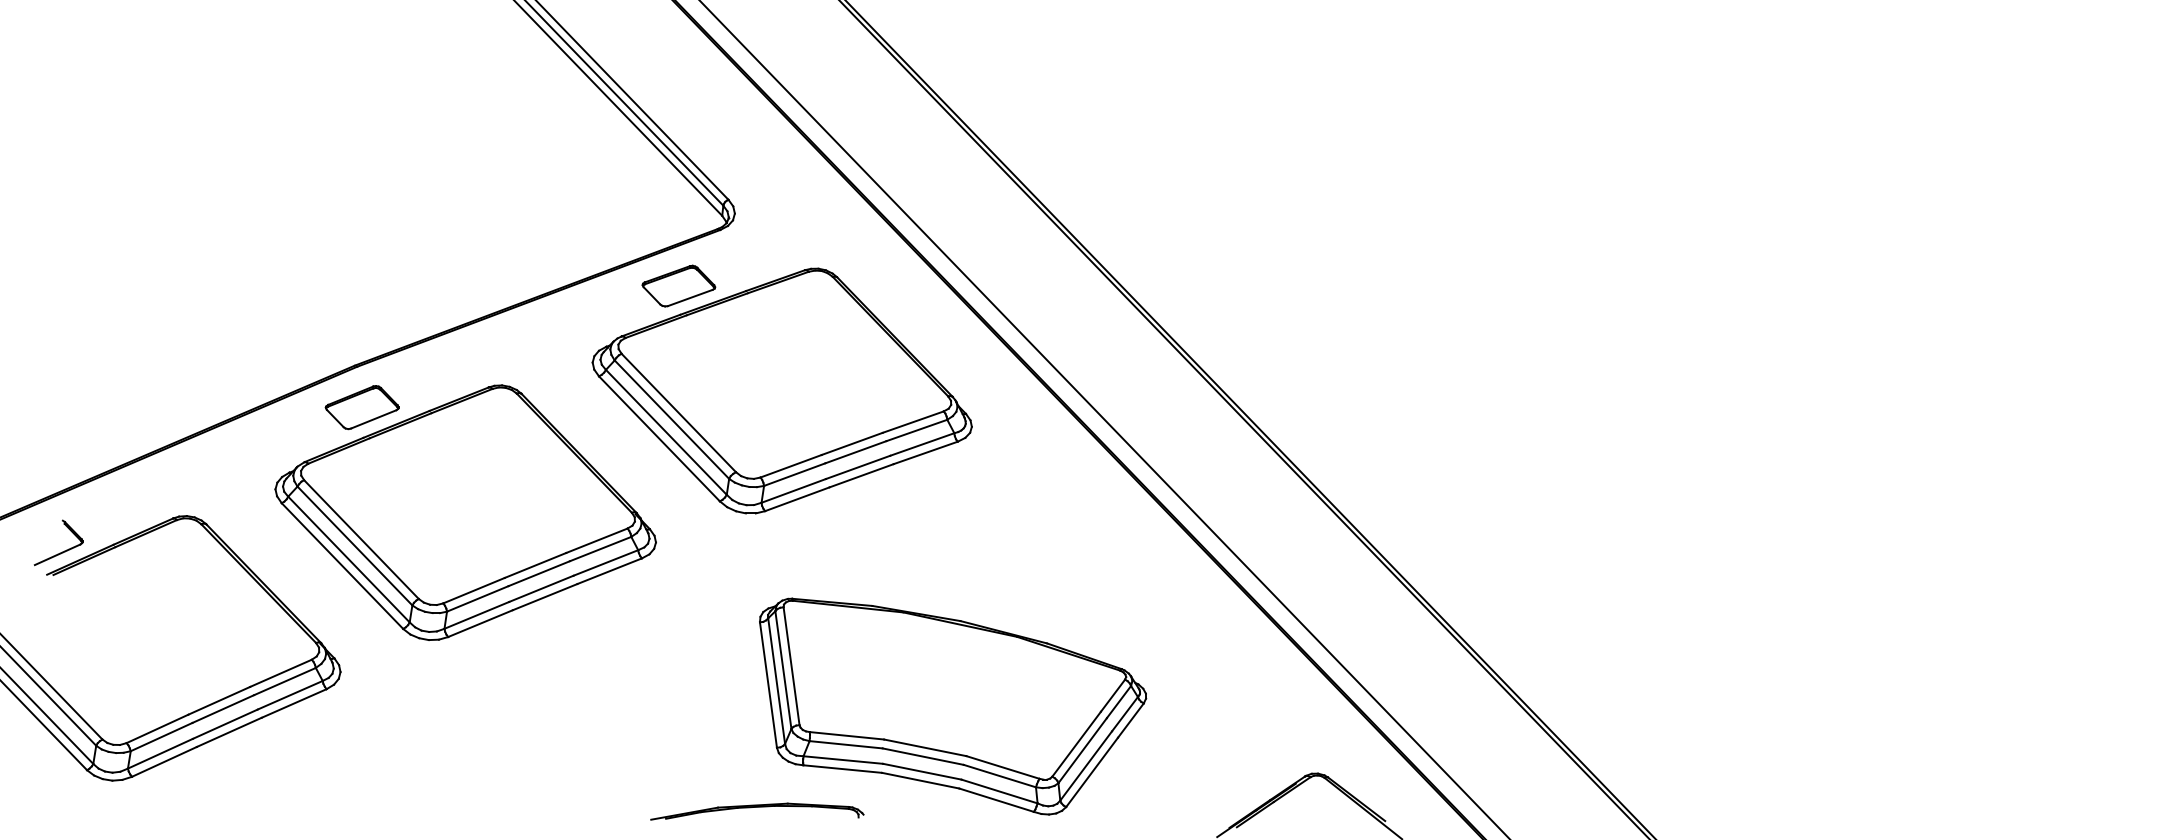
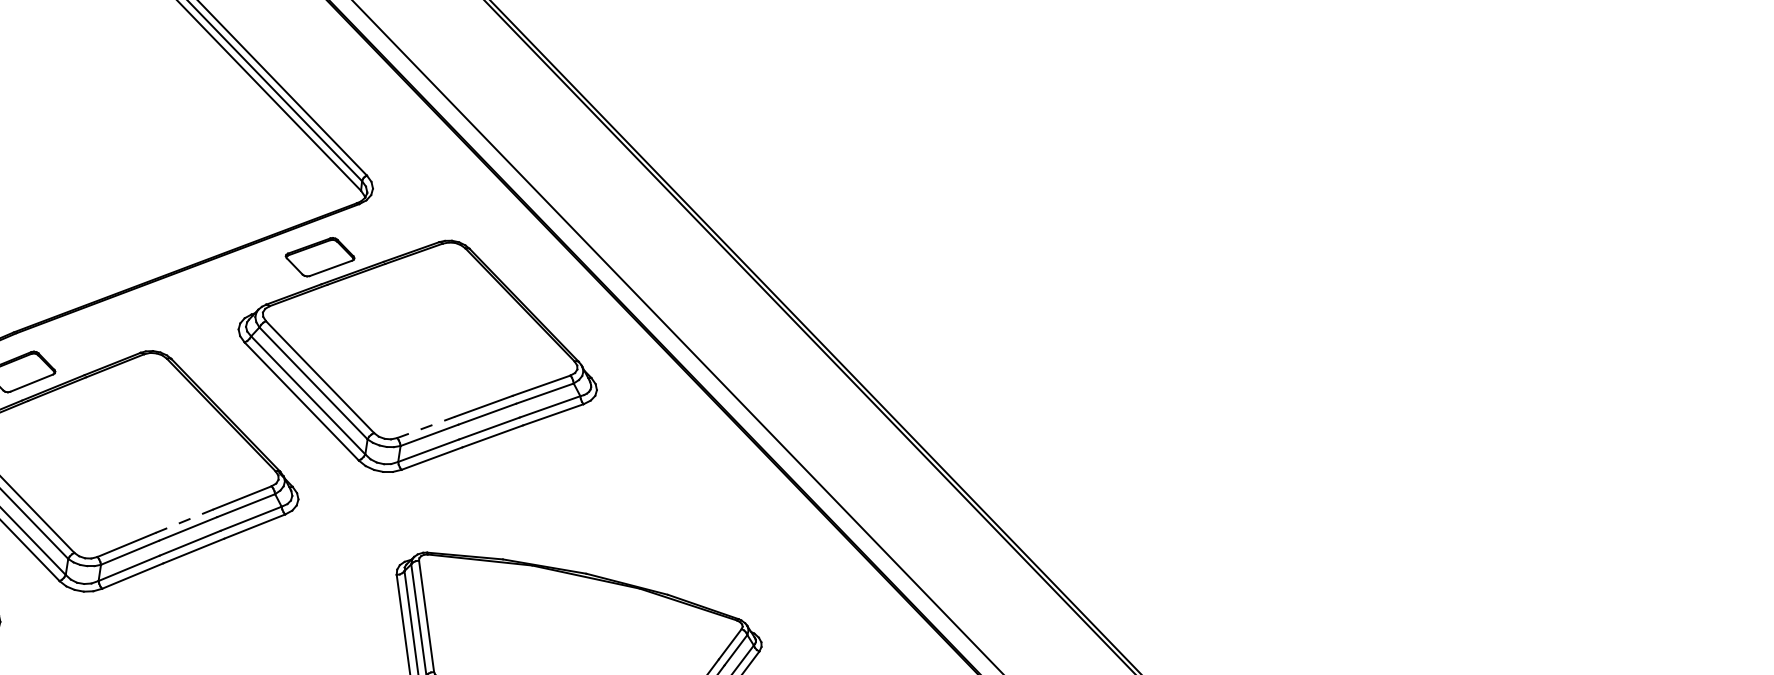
line: (791, 466) -> (426, 427), solid -> dashed
line: (535, 565) -> (184, 521), solid -> dashed

